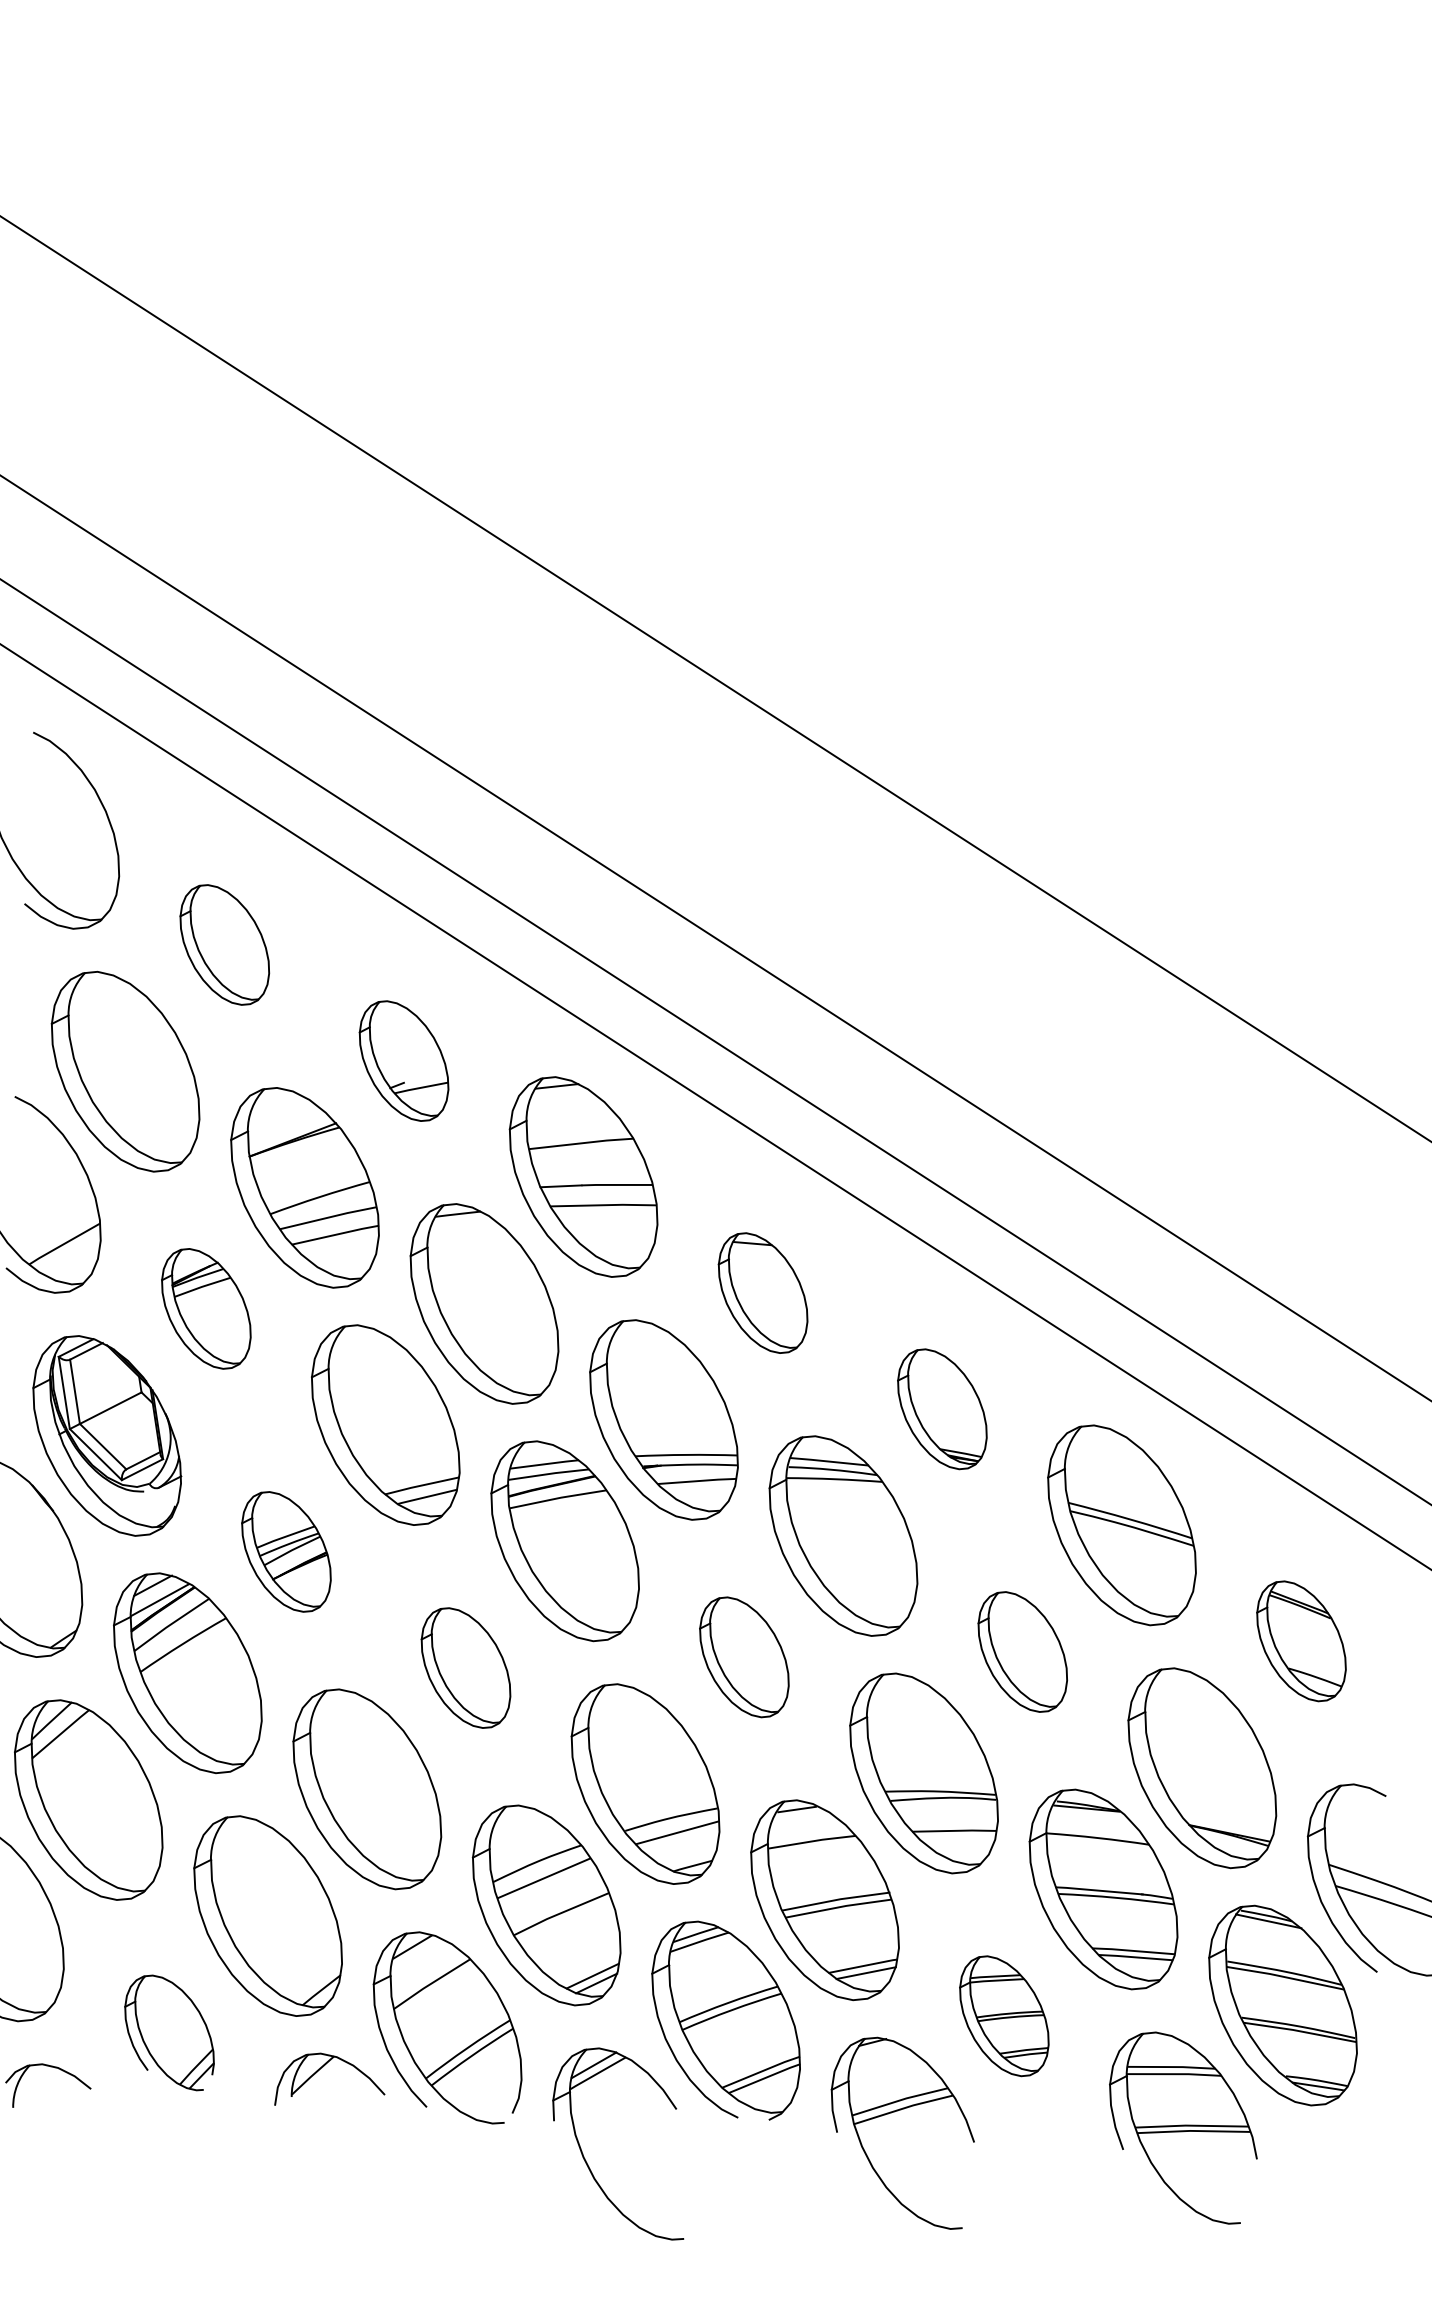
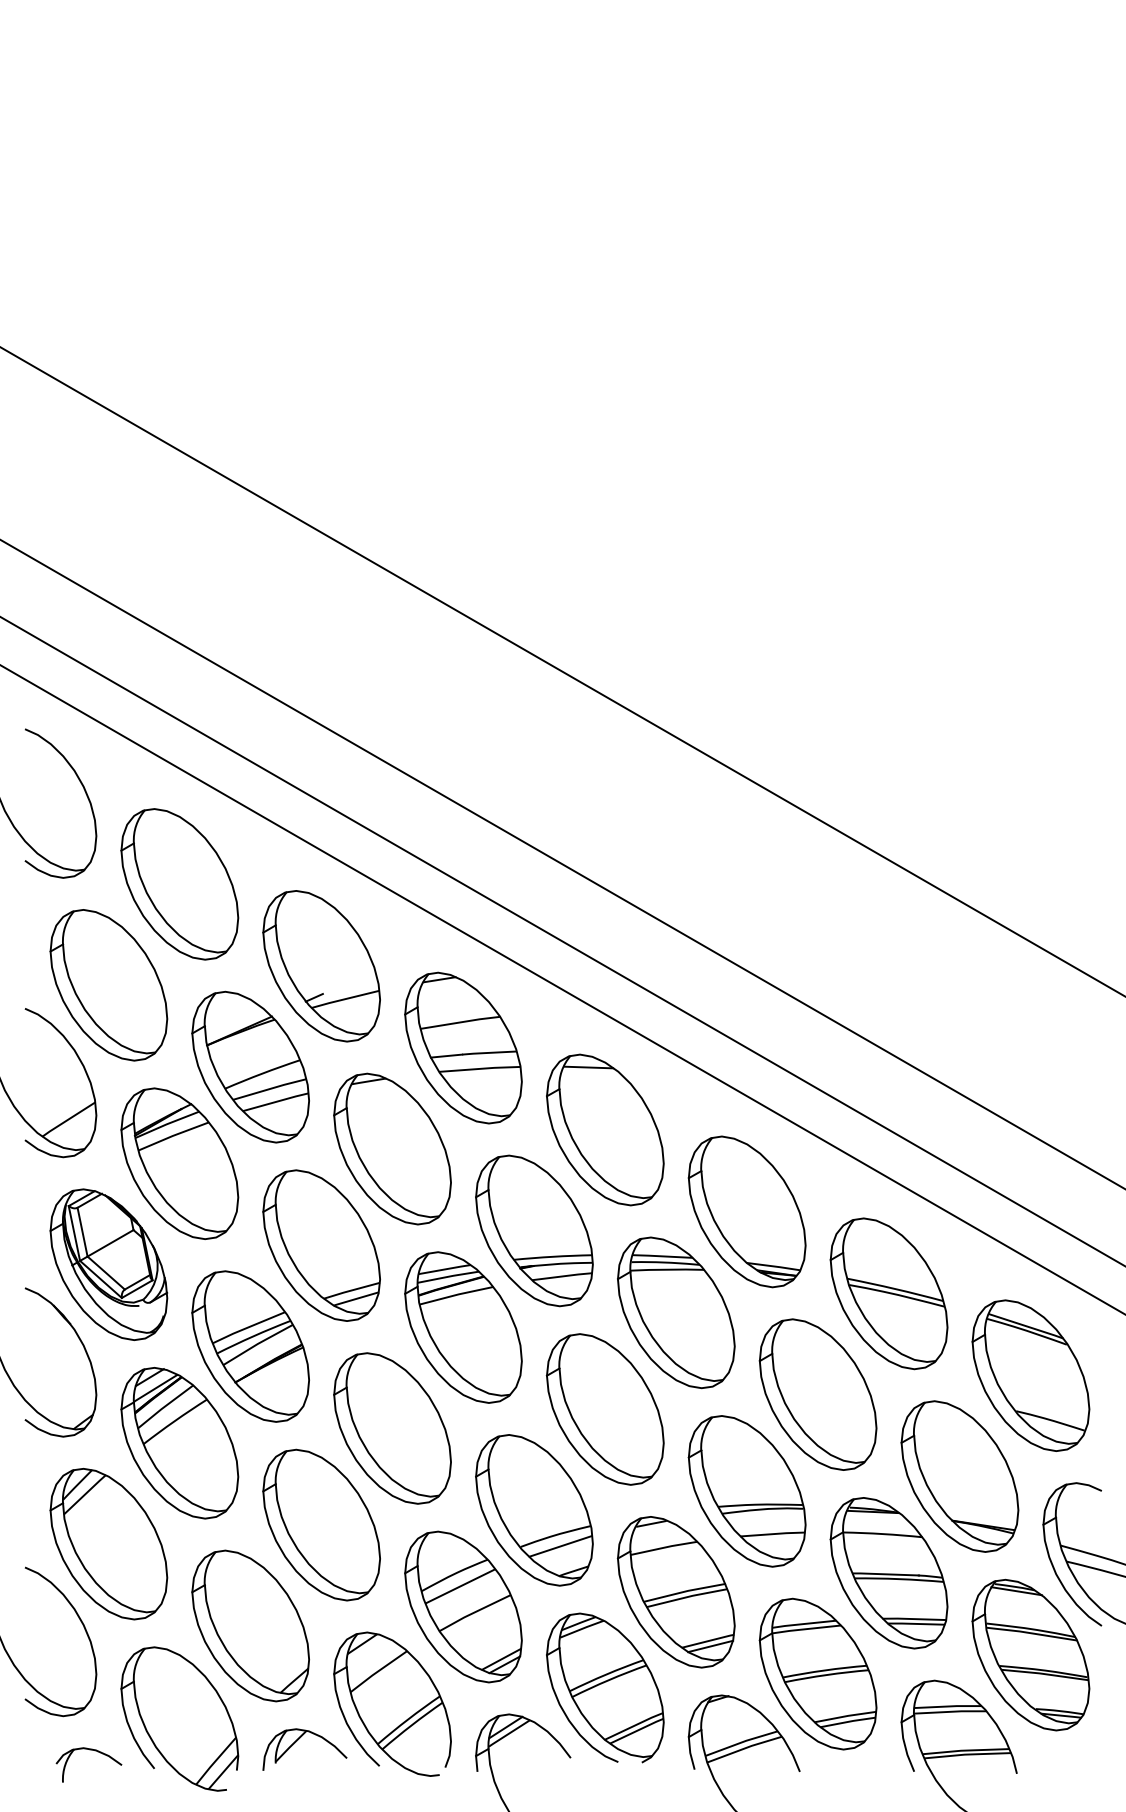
part: (224, 945) -> (179, 884), size x1.67
part: (403, 1061) -> (321, 966), size x1.67
part: (763, 1292) -> (605, 1129), size x1.67
part: (205, 1308) -> (179, 1163), size x1.67
part: (941, 1408) -> (746, 1211), size x1.67
part: (286, 1551) -> (250, 1346), size x1.67
part: (1300, 1641) -> (1030, 1375), size x1.67
part: (1022, 1651) -> (817, 1394), size x1.67
part: (743, 1657) -> (604, 1409), size x1.67
part: (465, 1668) -> (392, 1428), size x1.67
part: (1003, 2015) -> (817, 1673), size x1.67
part: (169, 2031) -> (179, 1718), size x1.67

